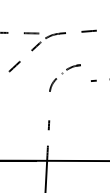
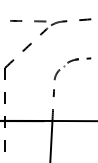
part: (63, 78) -> (65, 69), moved

